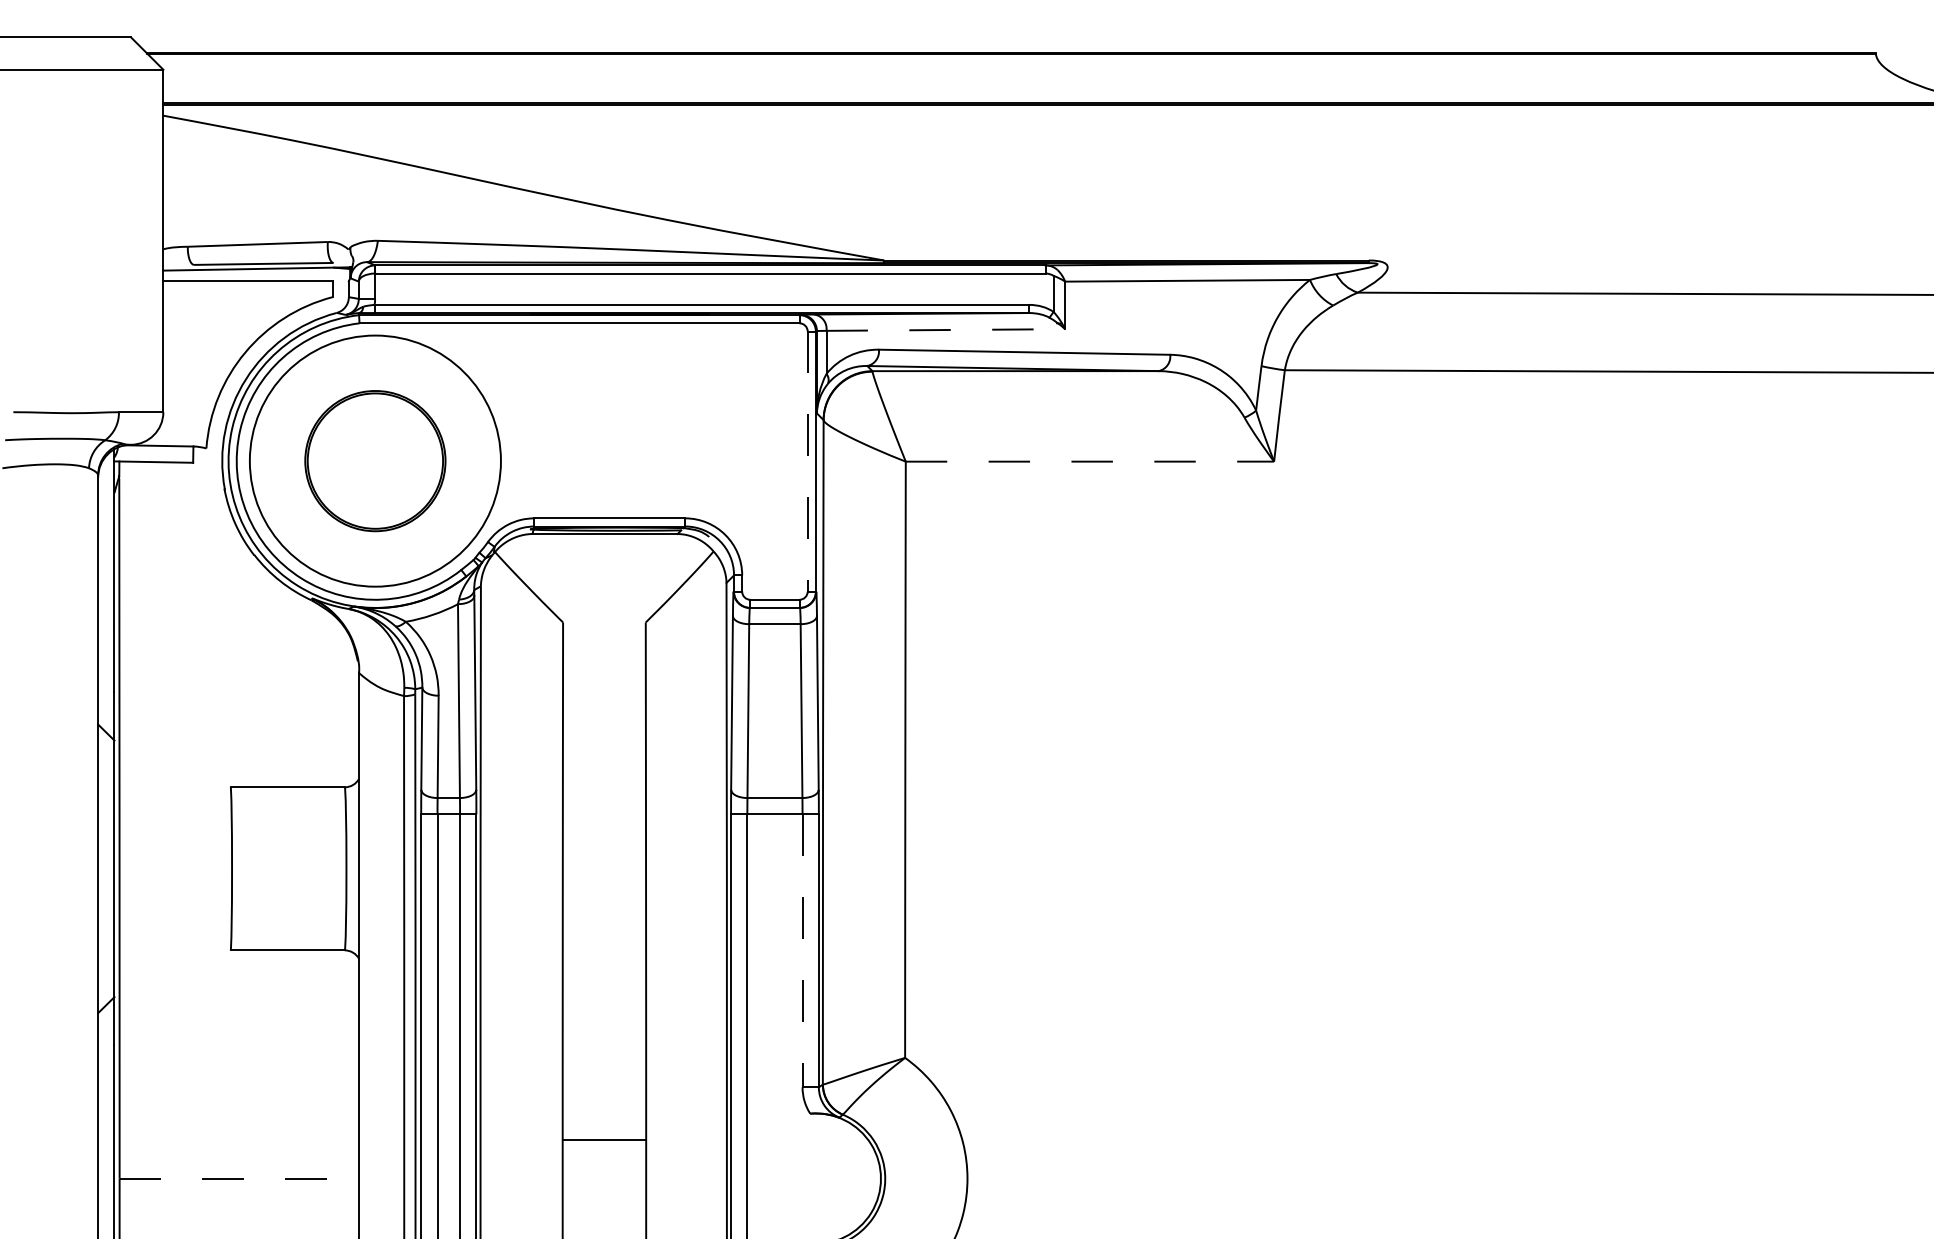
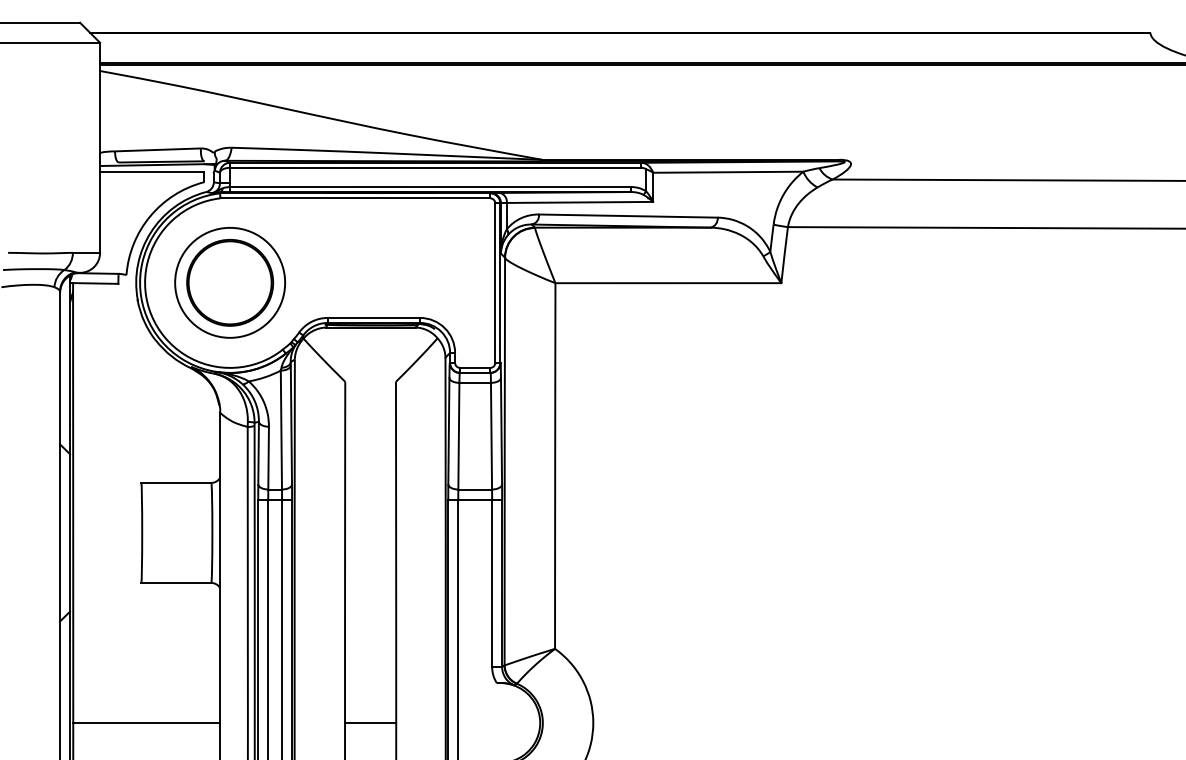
line: (946, 330) -> (580, 202), dashed -> solid
circle: (375, 460) -> (230, 282), size x0.71
line: (808, 462) -> (495, 283), dashed -> solid
line: (1090, 462) -> (668, 283), dashed -> solid
line: (803, 951) -> (492, 583), dashed -> solid
line: (604, 1138) -> (370, 722), moved
line: (240, 1177) -> (147, 722), dashed -> solid

